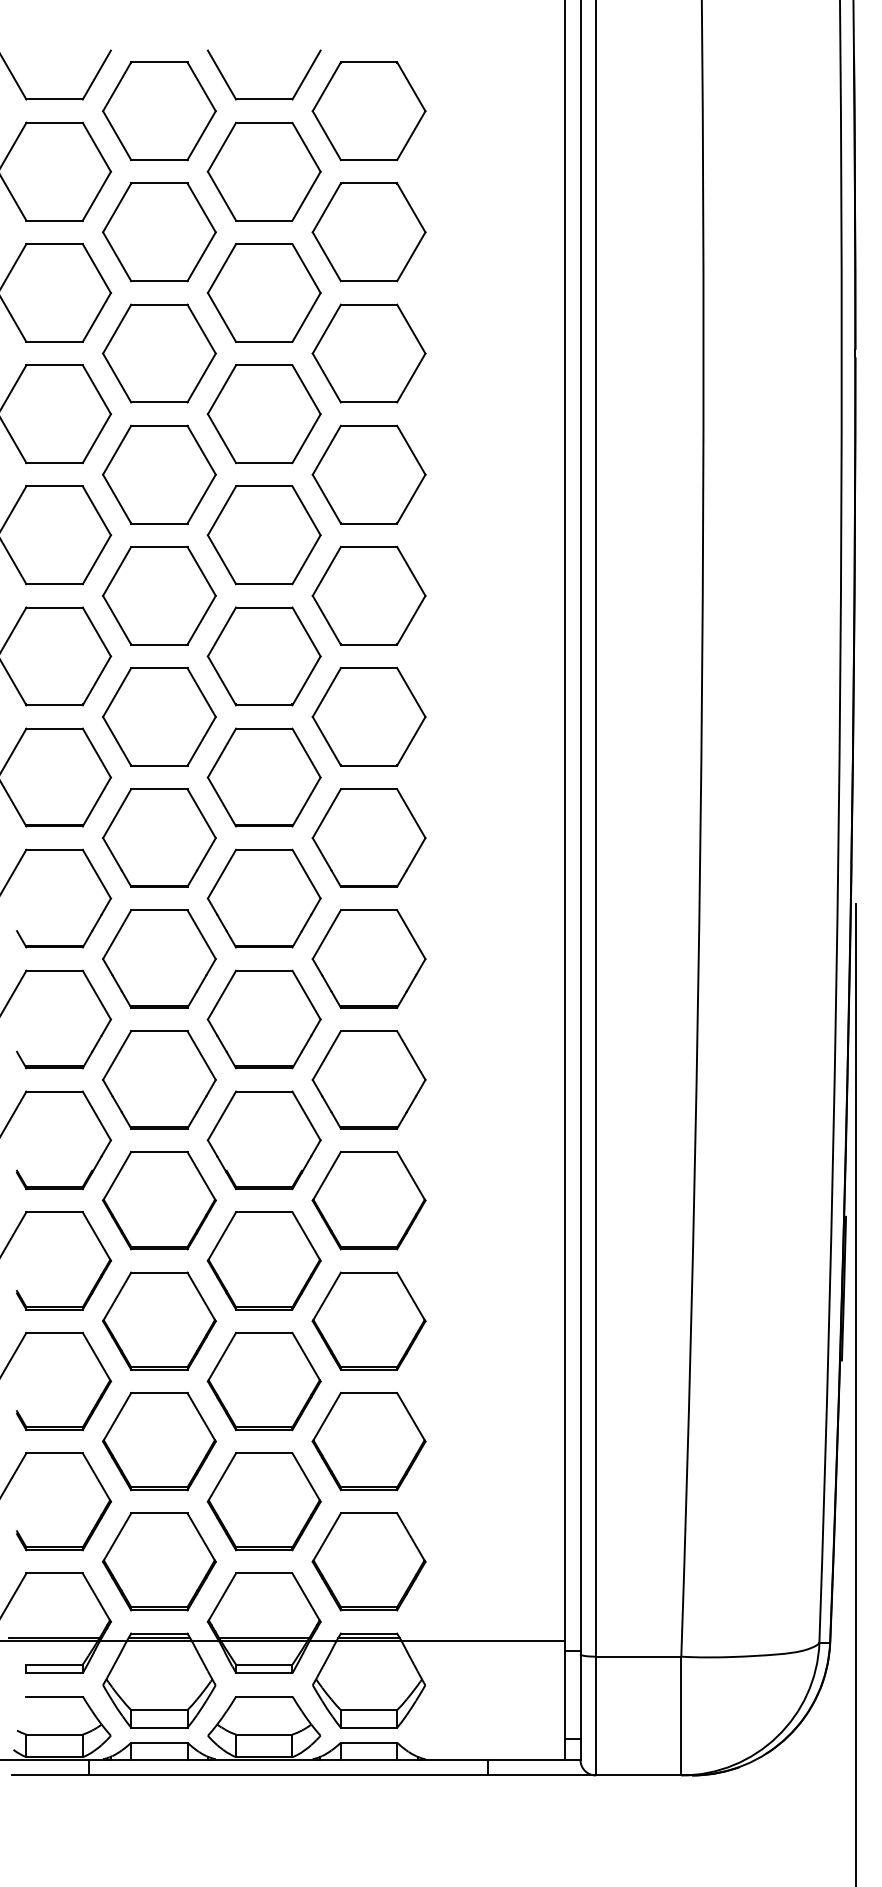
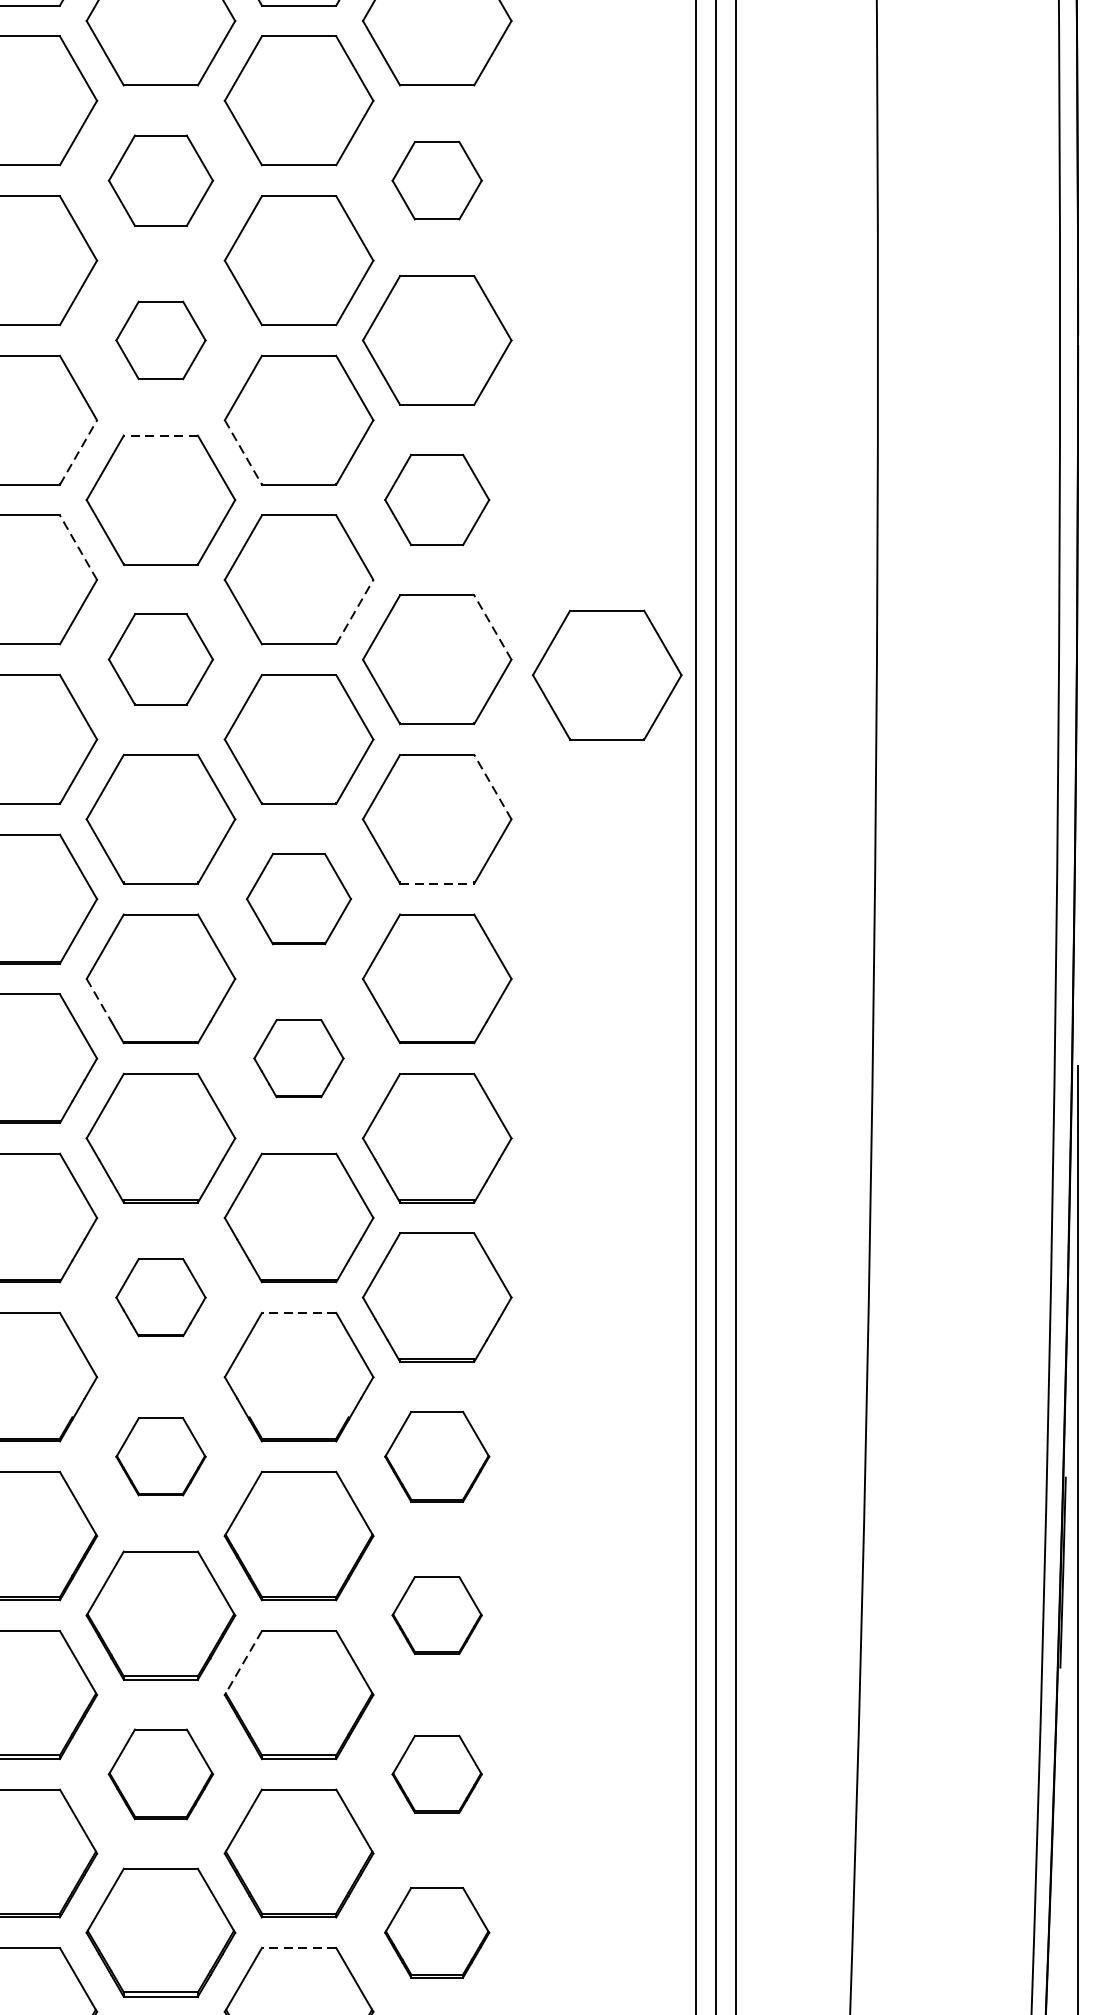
part: (159, 232) -> (161, 180), size x0.7
part: (368, 232) -> (436, 180), size x0.6
part: (159, 353) -> (161, 340), size x0.6
line: (158, 425) -> (159, 435), solid -> dashed
line: (97, 438) -> (79, 452), solid -> dashed
line: (222, 439) -> (244, 453), solid -> dashed
part: (368, 474) -> (436, 499), size x0.7
line: (96, 510) -> (78, 547), solid -> dashed
line: (306, 559) -> (354, 611), solid -> dashed
line: (411, 570) -> (493, 626), solid -> dashed
part: (159, 595) -> (161, 659), size x0.7
part: (497, 607) -> (606, 675), added
line: (411, 692) -> (493, 787), solid -> dashed
line: (369, 765) -> (437, 883), solid -> dashed
part: (263, 777) -> (298, 899), size x0.7
line: (112, 854) -> (99, 1000), solid -> dashed
part: (263, 898) -> (298, 1058), size x0.6
part: (159, 1079) -> (161, 1297), size x0.6
line: (263, 1091) -> (298, 1312), solid -> dashed
part: (159, 1200) -> (161, 1456), size x0.6
part: (368, 1200) -> (436, 1456), size x0.7
part: (368, 1320) -> (436, 1614), size x0.6
line: (222, 1356) -> (244, 1662), solid -> dashed
part: (159, 1441) -> (161, 1774), size x0.7
part: (368, 1441) -> (436, 1774), size x0.6
part: (368, 1561) -> (436, 1932), size x0.7
line: (263, 1573) -> (298, 1948), solid -> dashed

